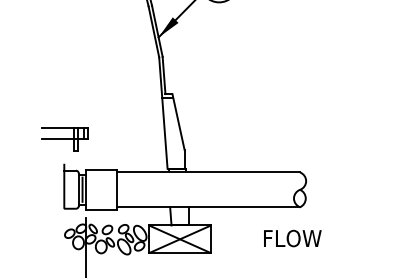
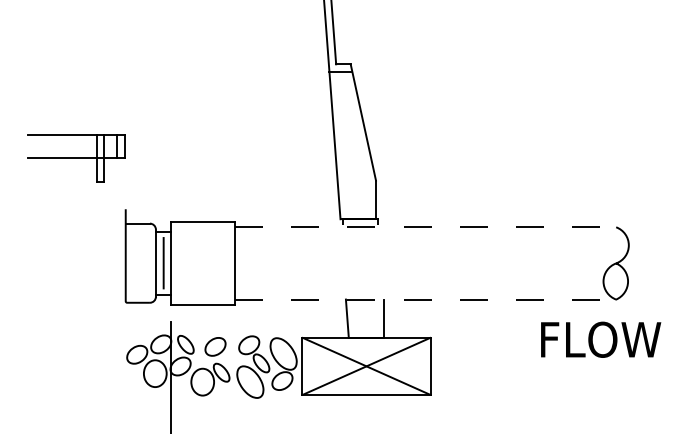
part: (64, 139) -> (76, 158), moved
line: (208, 172) -> (425, 227), solid -> dashed
line: (208, 207) -> (425, 300), solid -> dashed
text: (292, 238) -> (600, 339), moved

